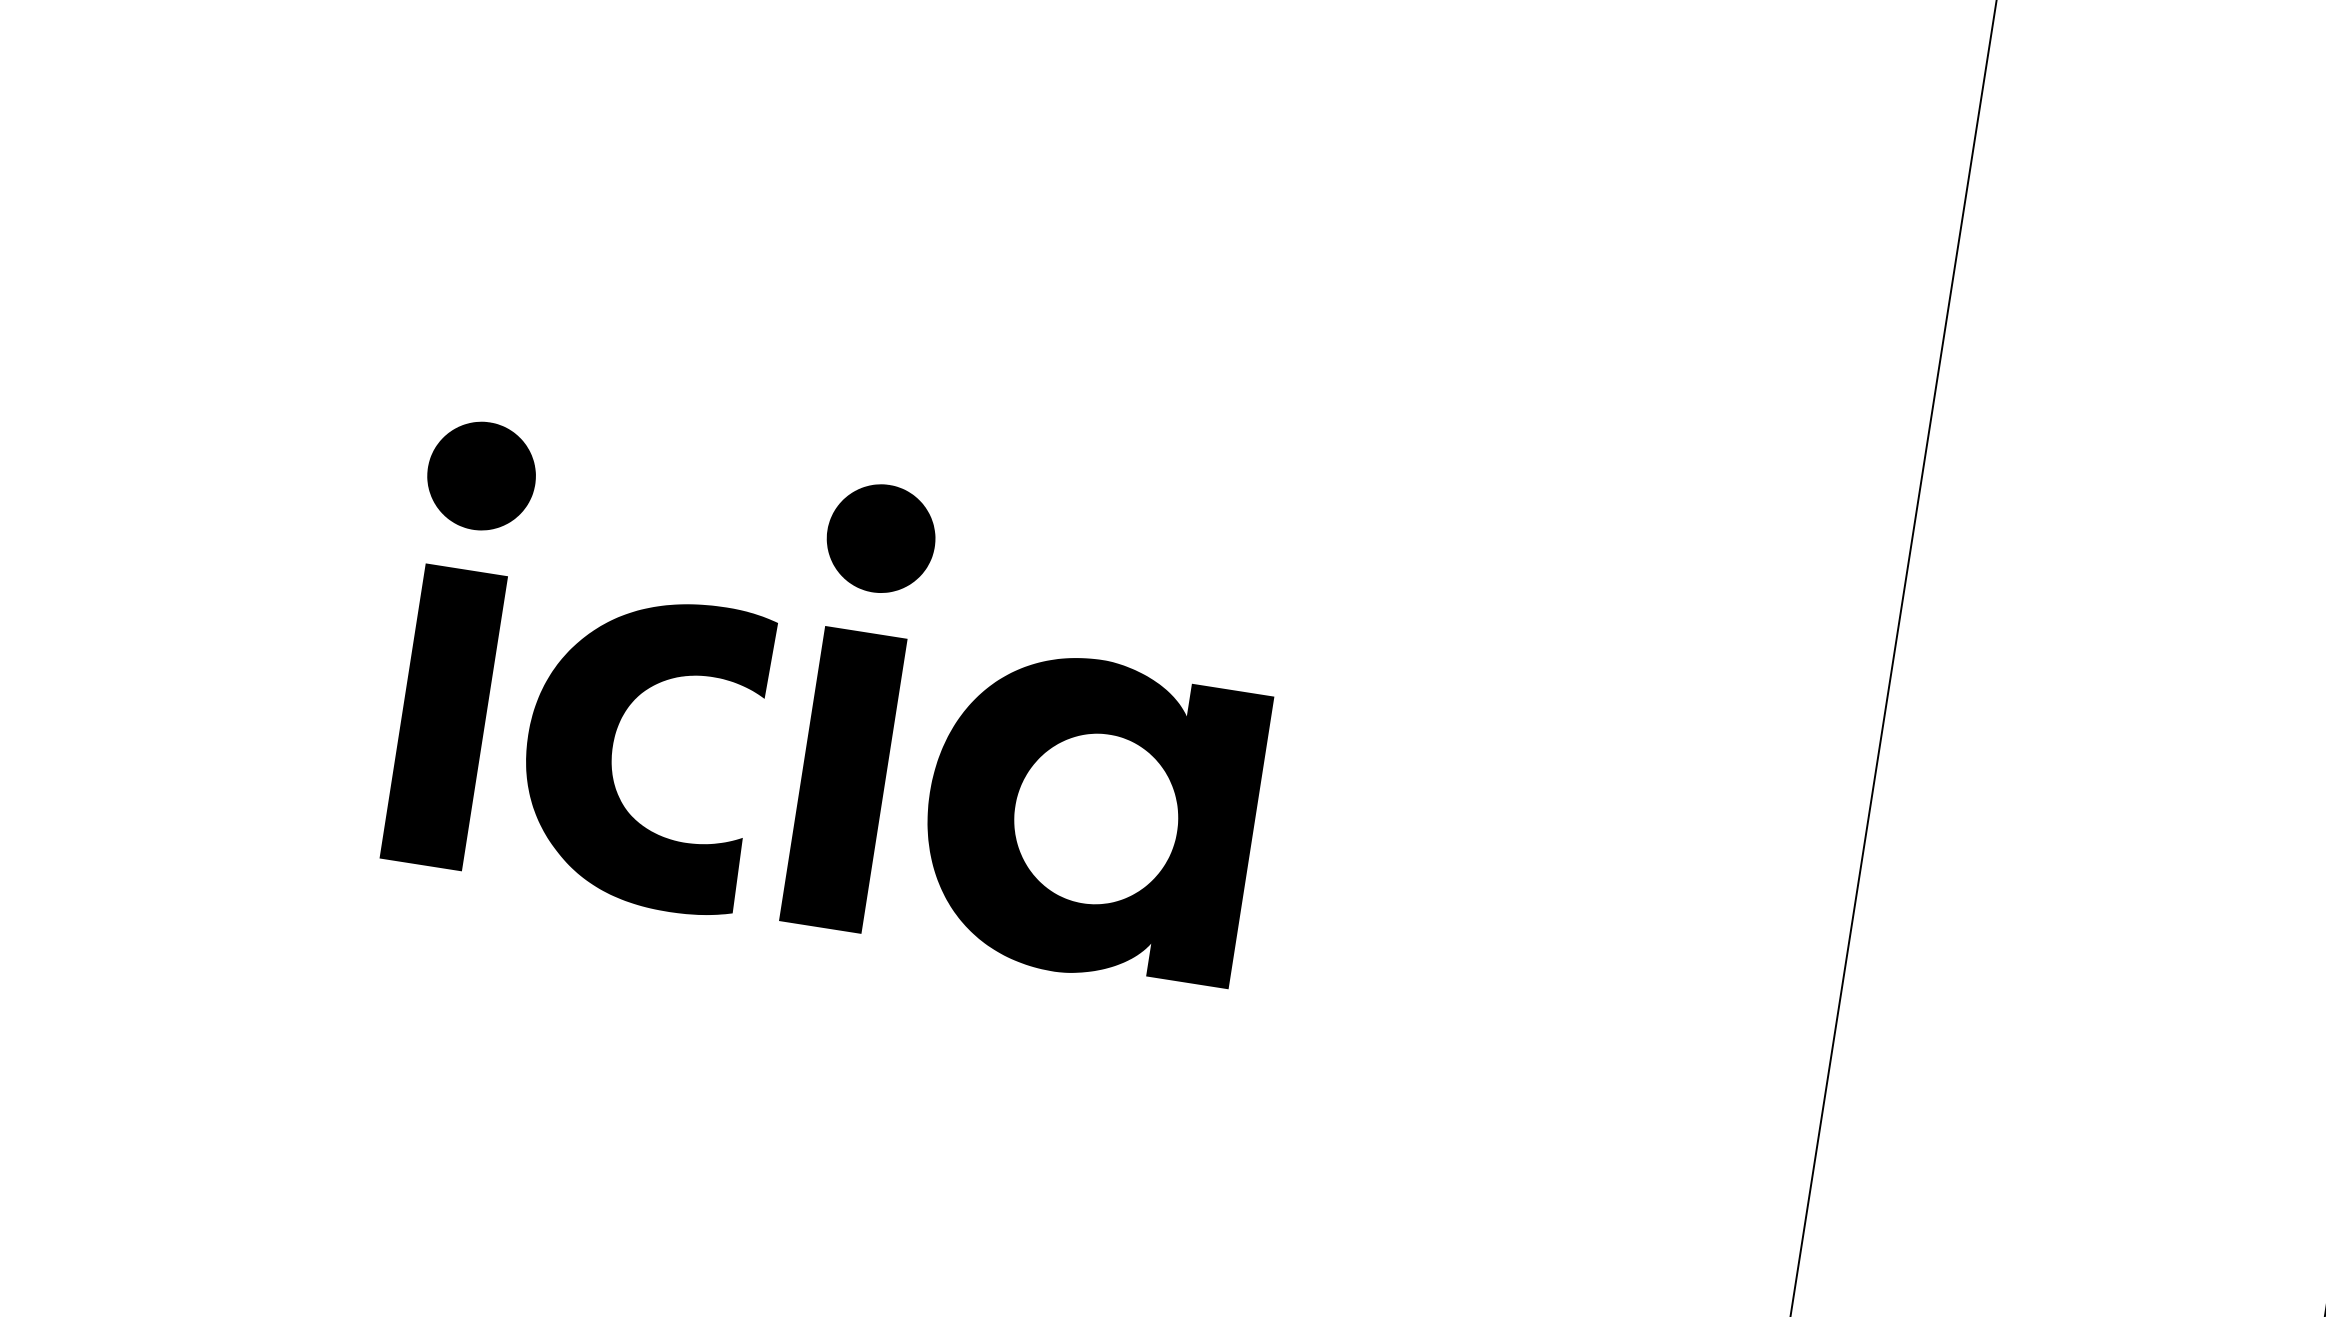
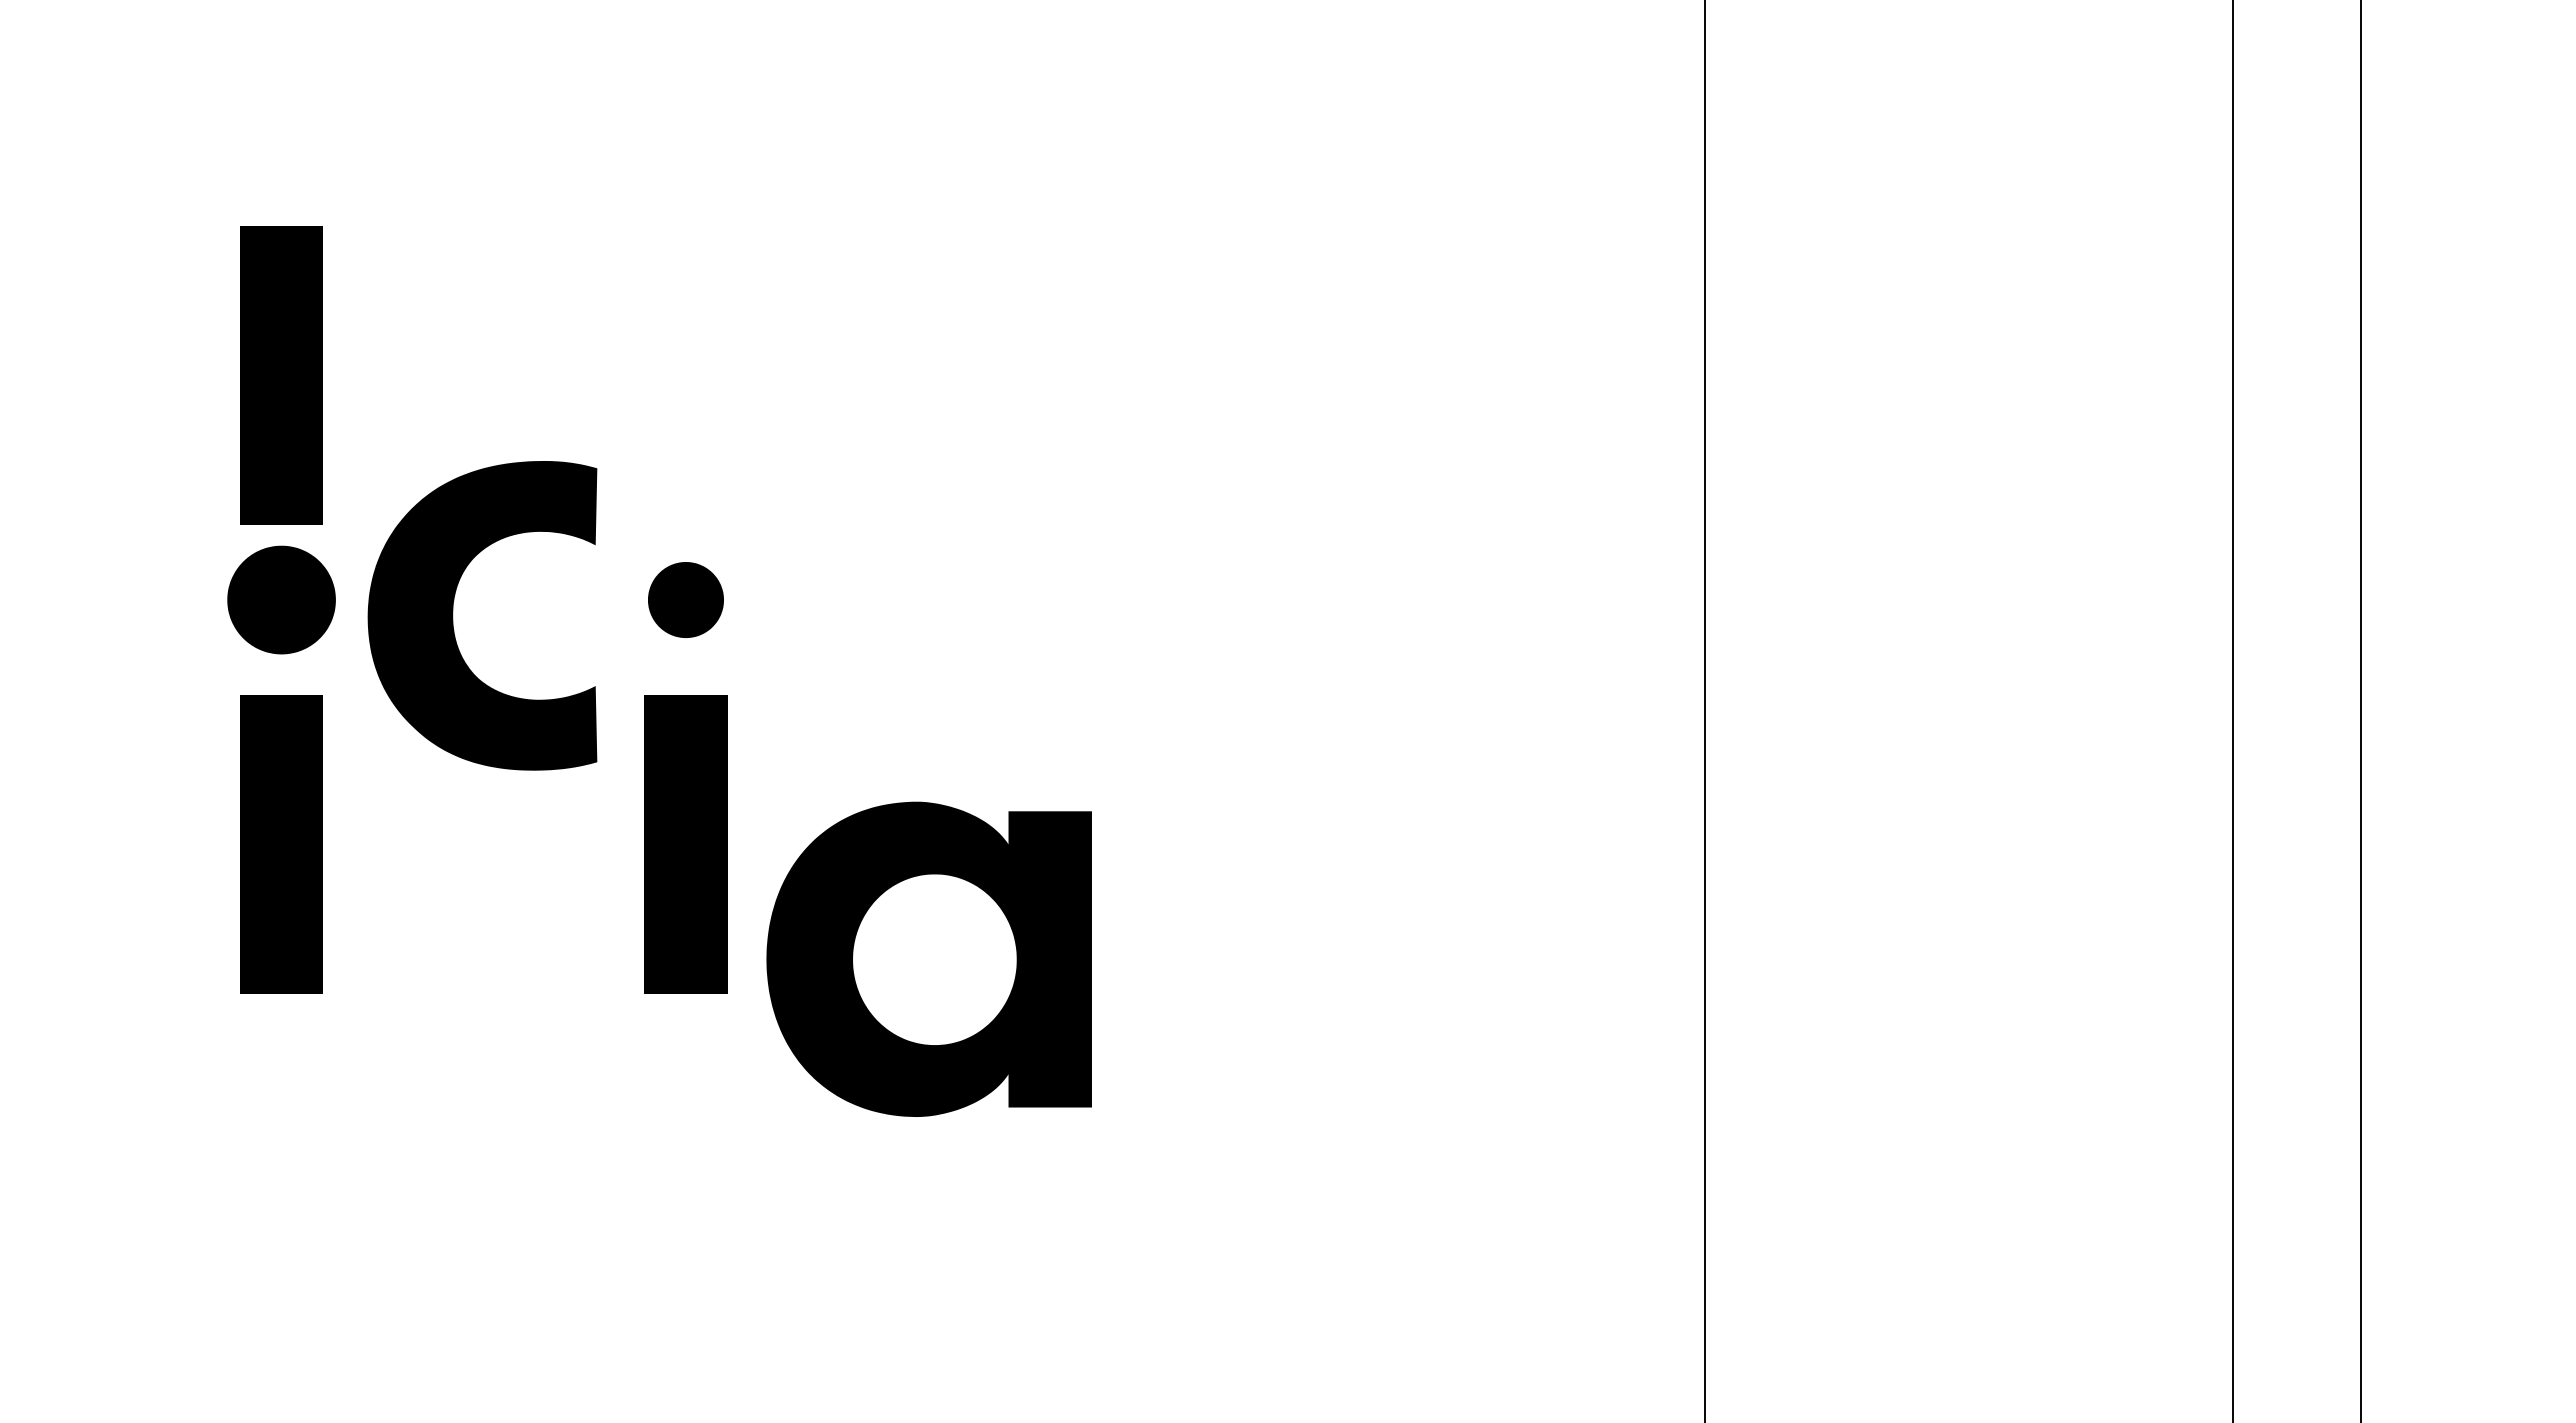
part: (516, 254) -> (281, 375), added
part: (880, 538) -> (685, 599), size x0.7
part: (613, 746) -> (453, 615), moved
part: (1090, 816) -> (928, 958), moved

